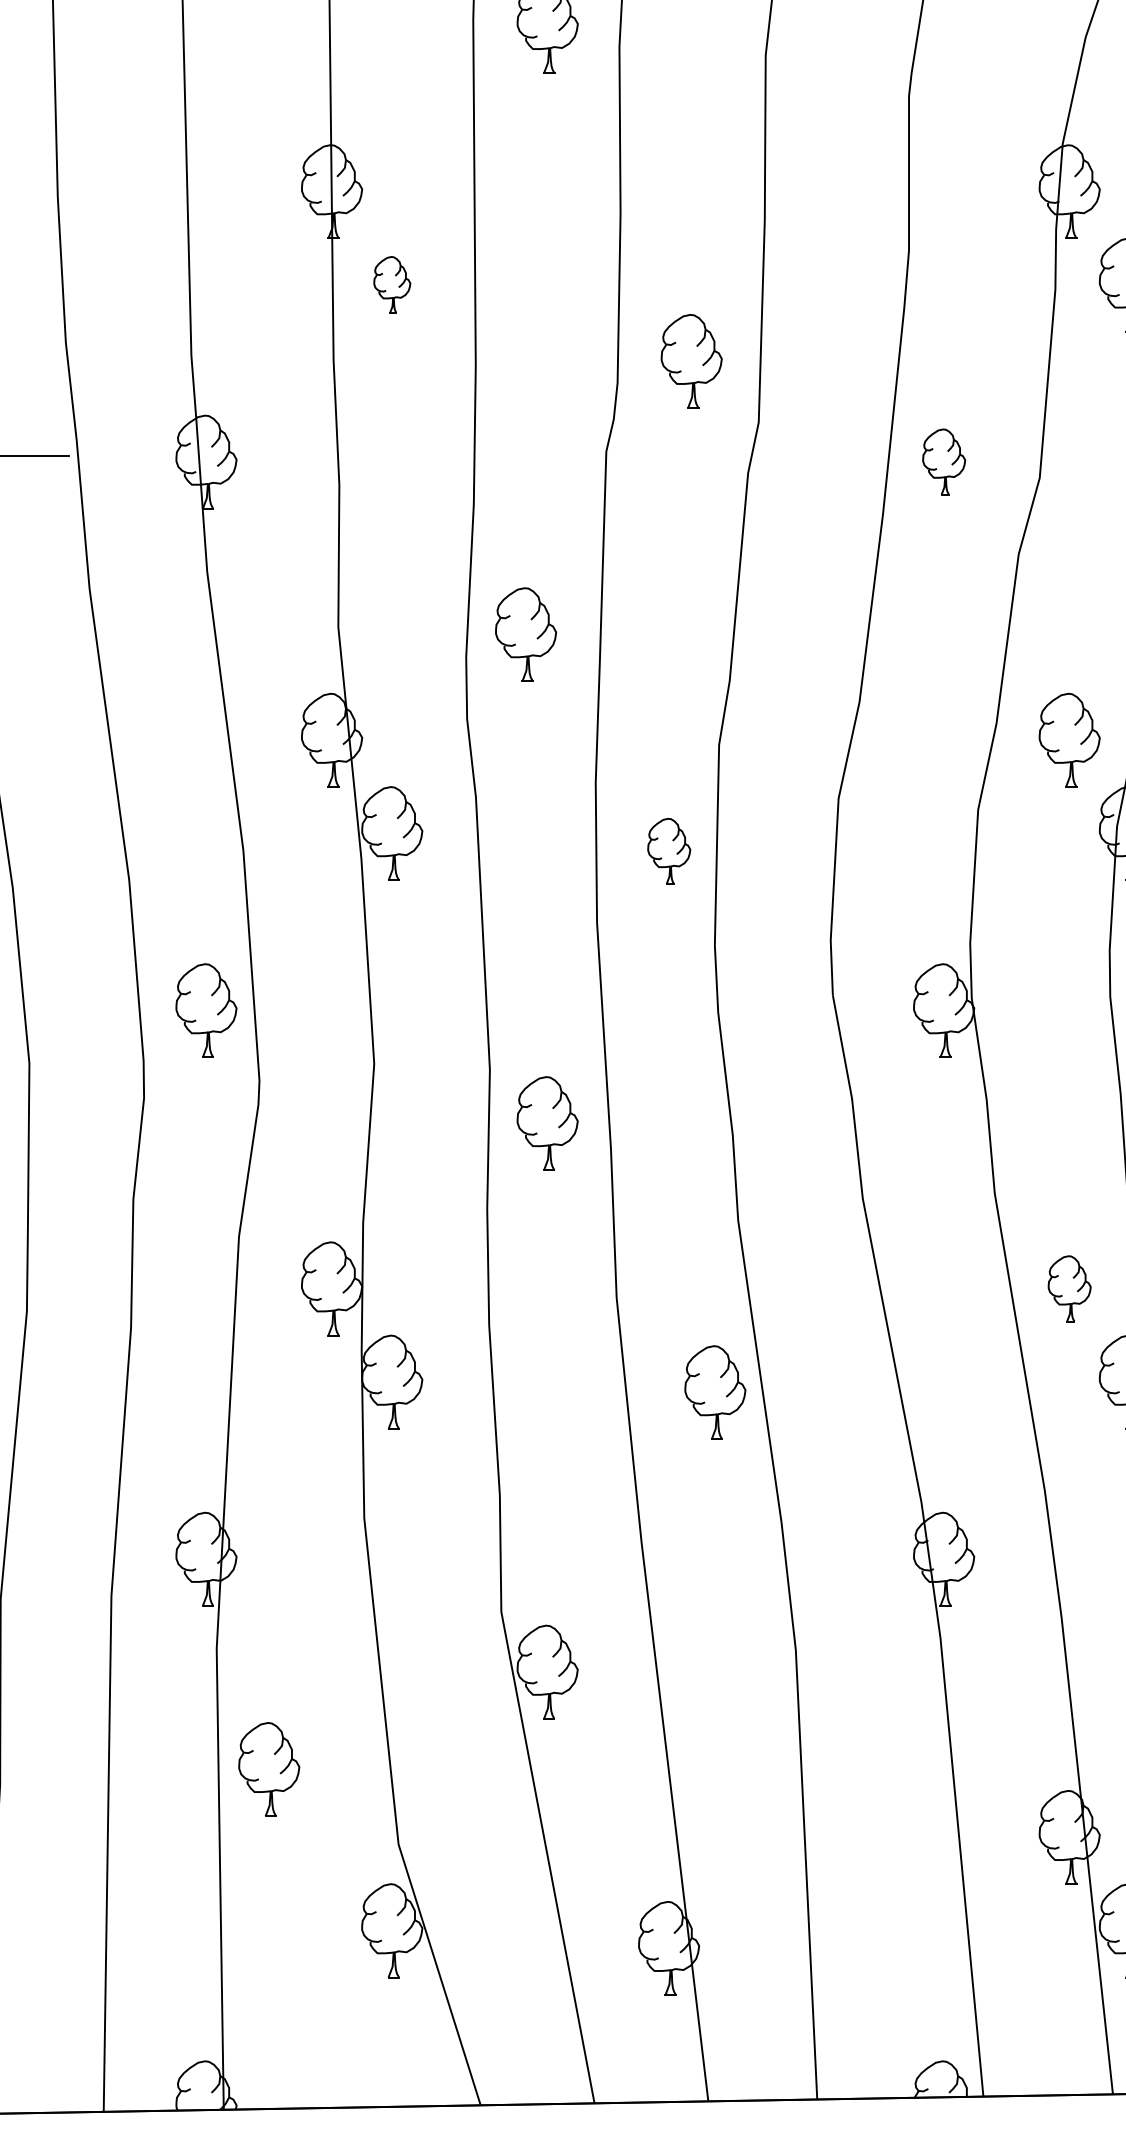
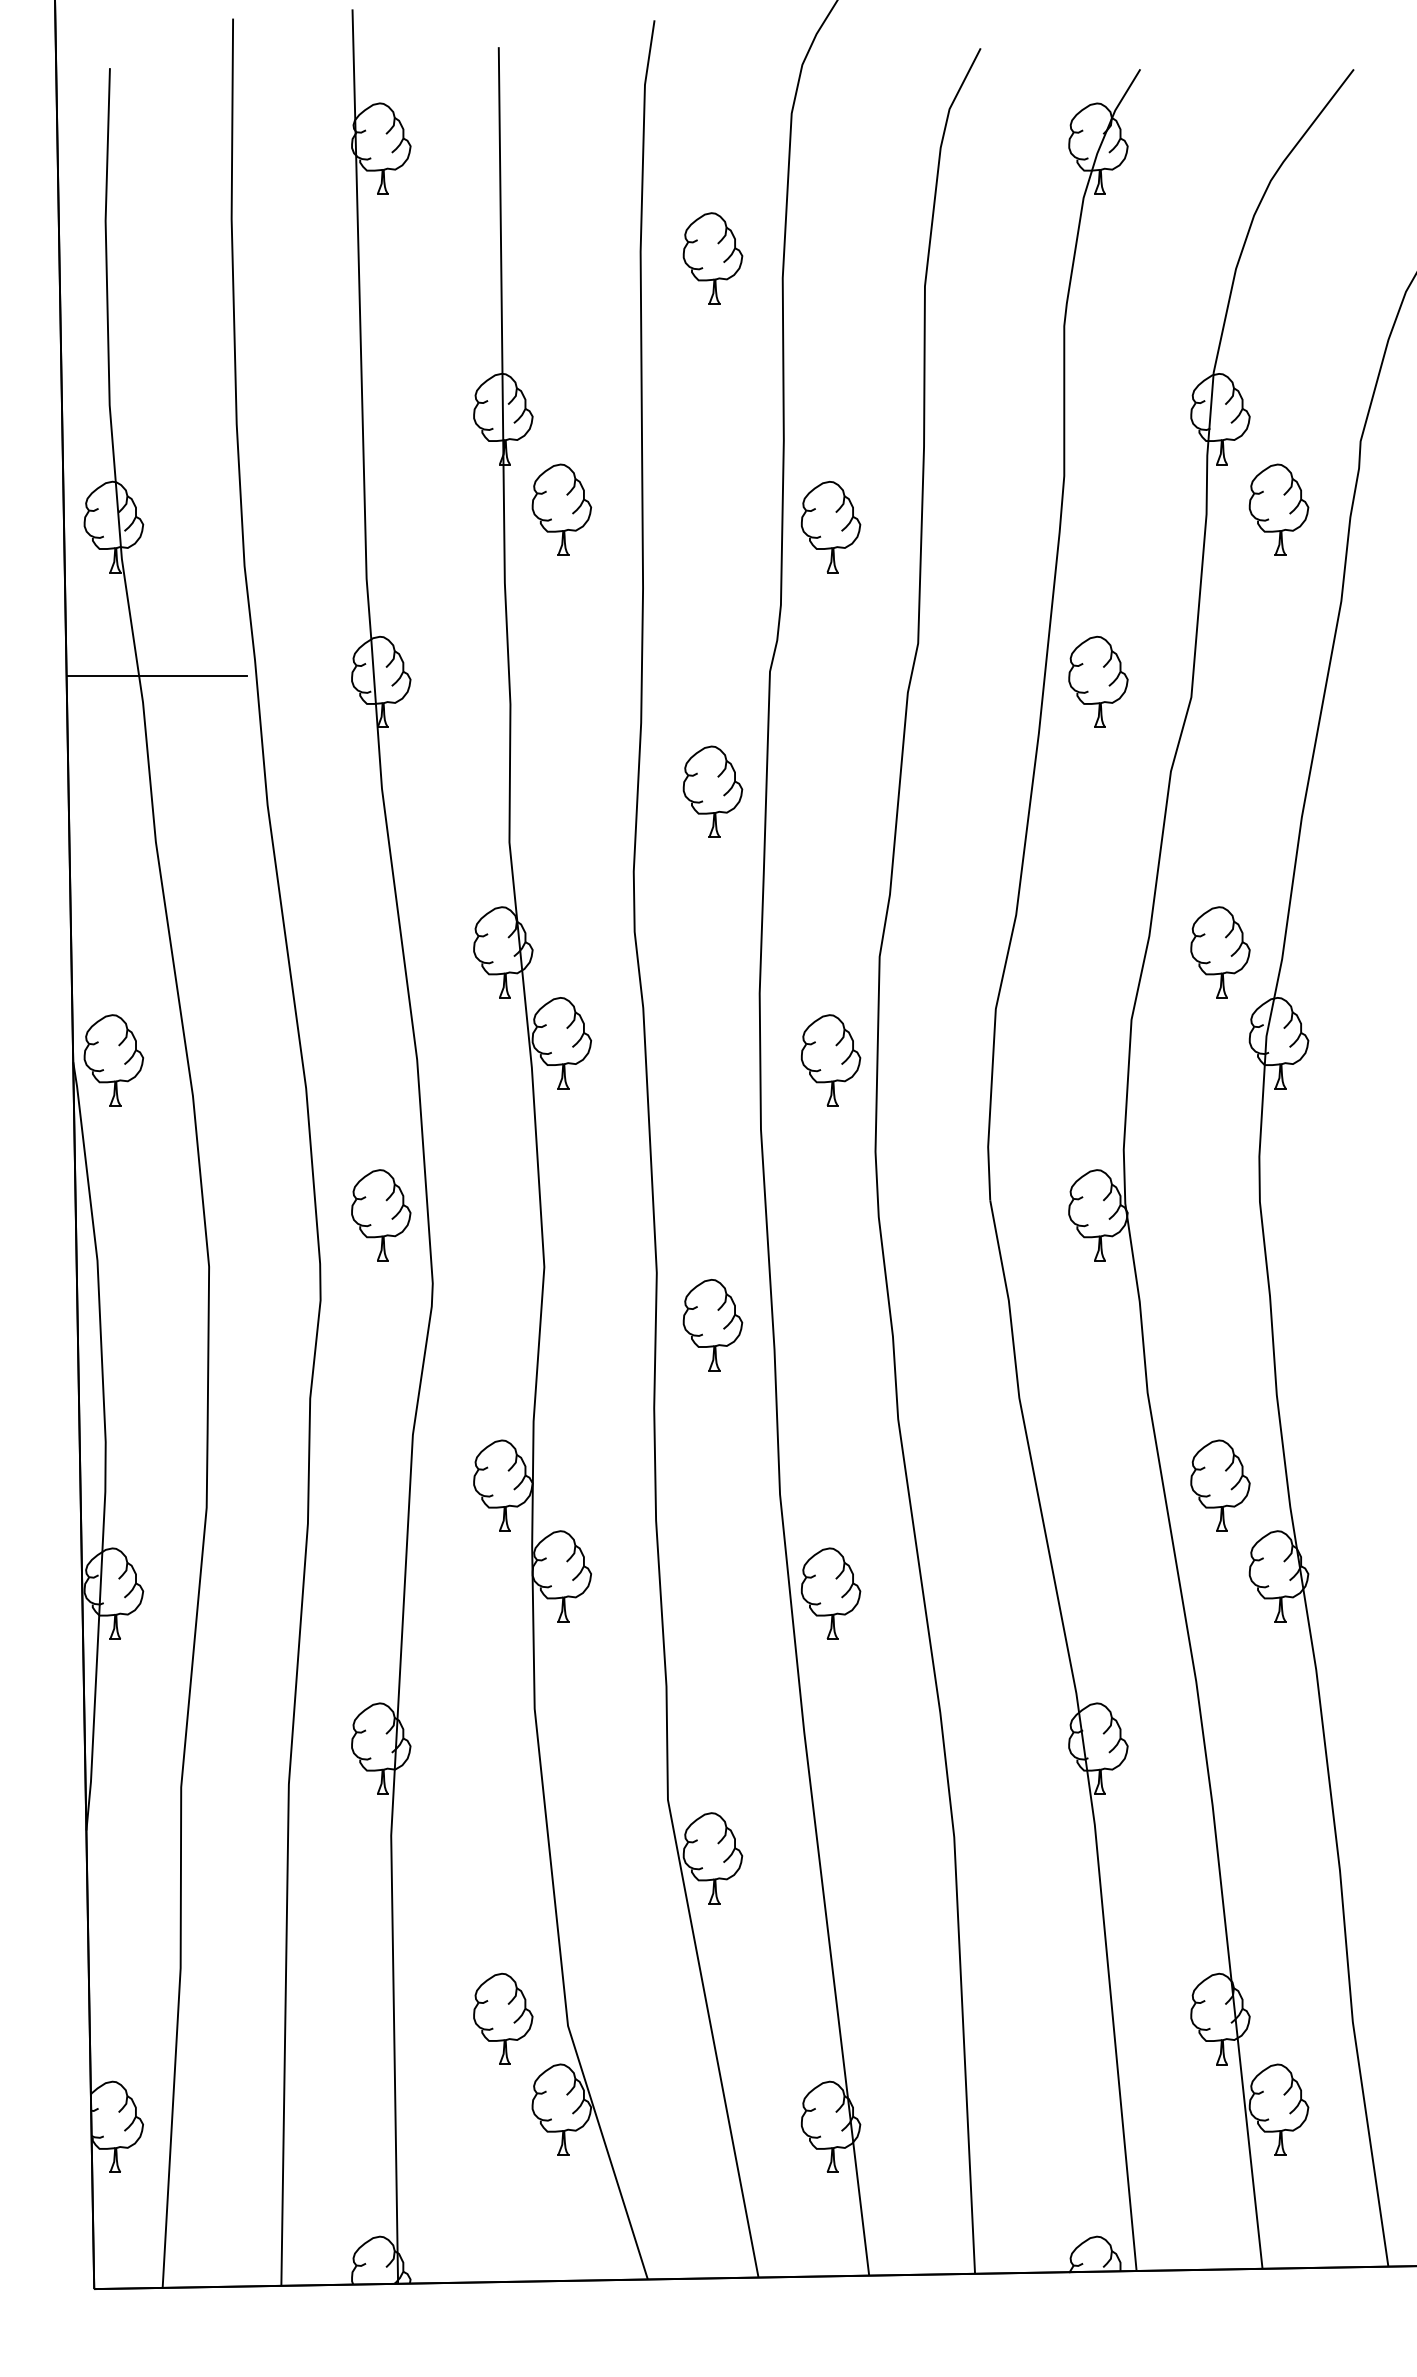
part: (391, 284) -> (561, 509), size x1.67
part: (692, 361) -> (831, 527), moved
part: (944, 461) -> (1098, 681), size x1.43
part: (525, 634) -> (712, 791), moved
part: (669, 851) -> (831, 1060), size x1.43
part: (1069, 1288) -> (1220, 1485), size x1.43
part: (715, 1392) -> (831, 1593), moved
part: (269, 1768) -> (503, 2018), moved

